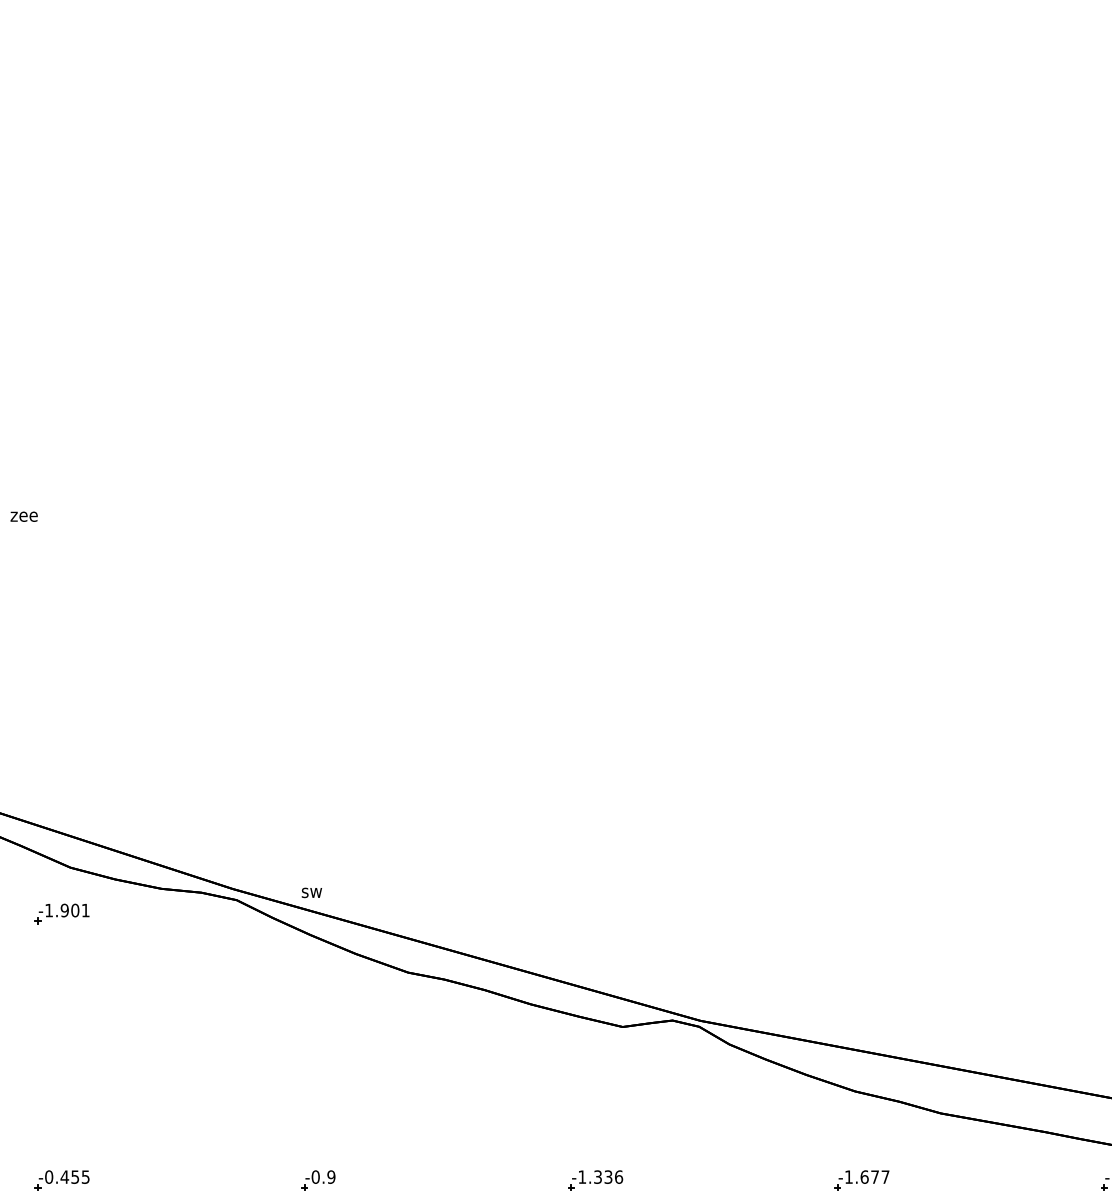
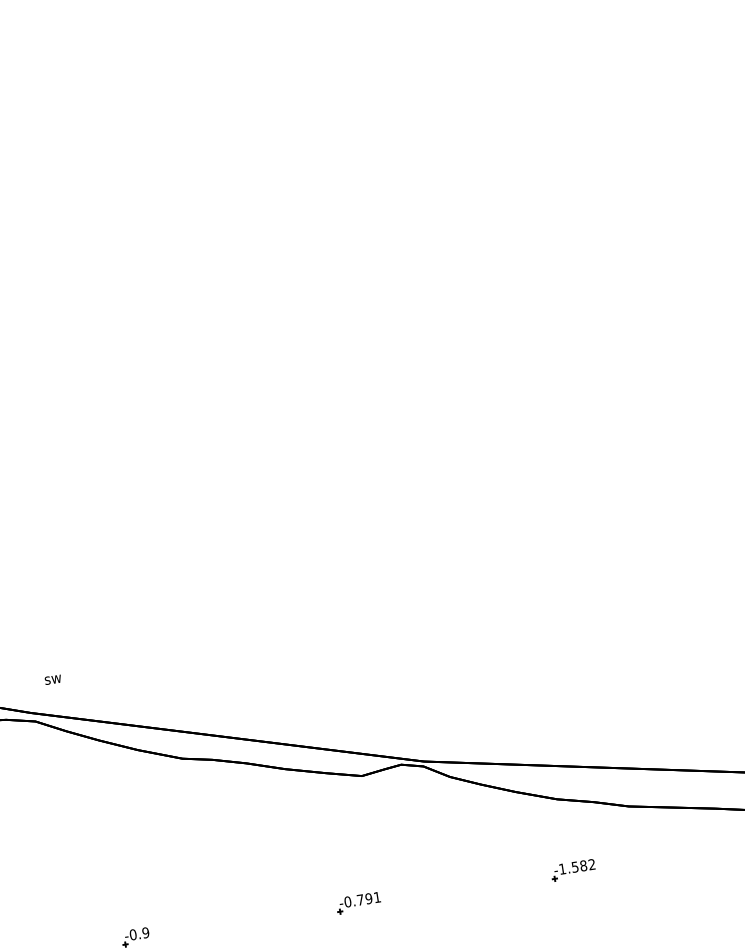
text: (311, 892) -> (52, 679), moved
text: (600, 1176) -> (362, 899), -1.336 -> -0.791
text: (874, 1176) -> (583, 865), -1.677 -> -1.582

